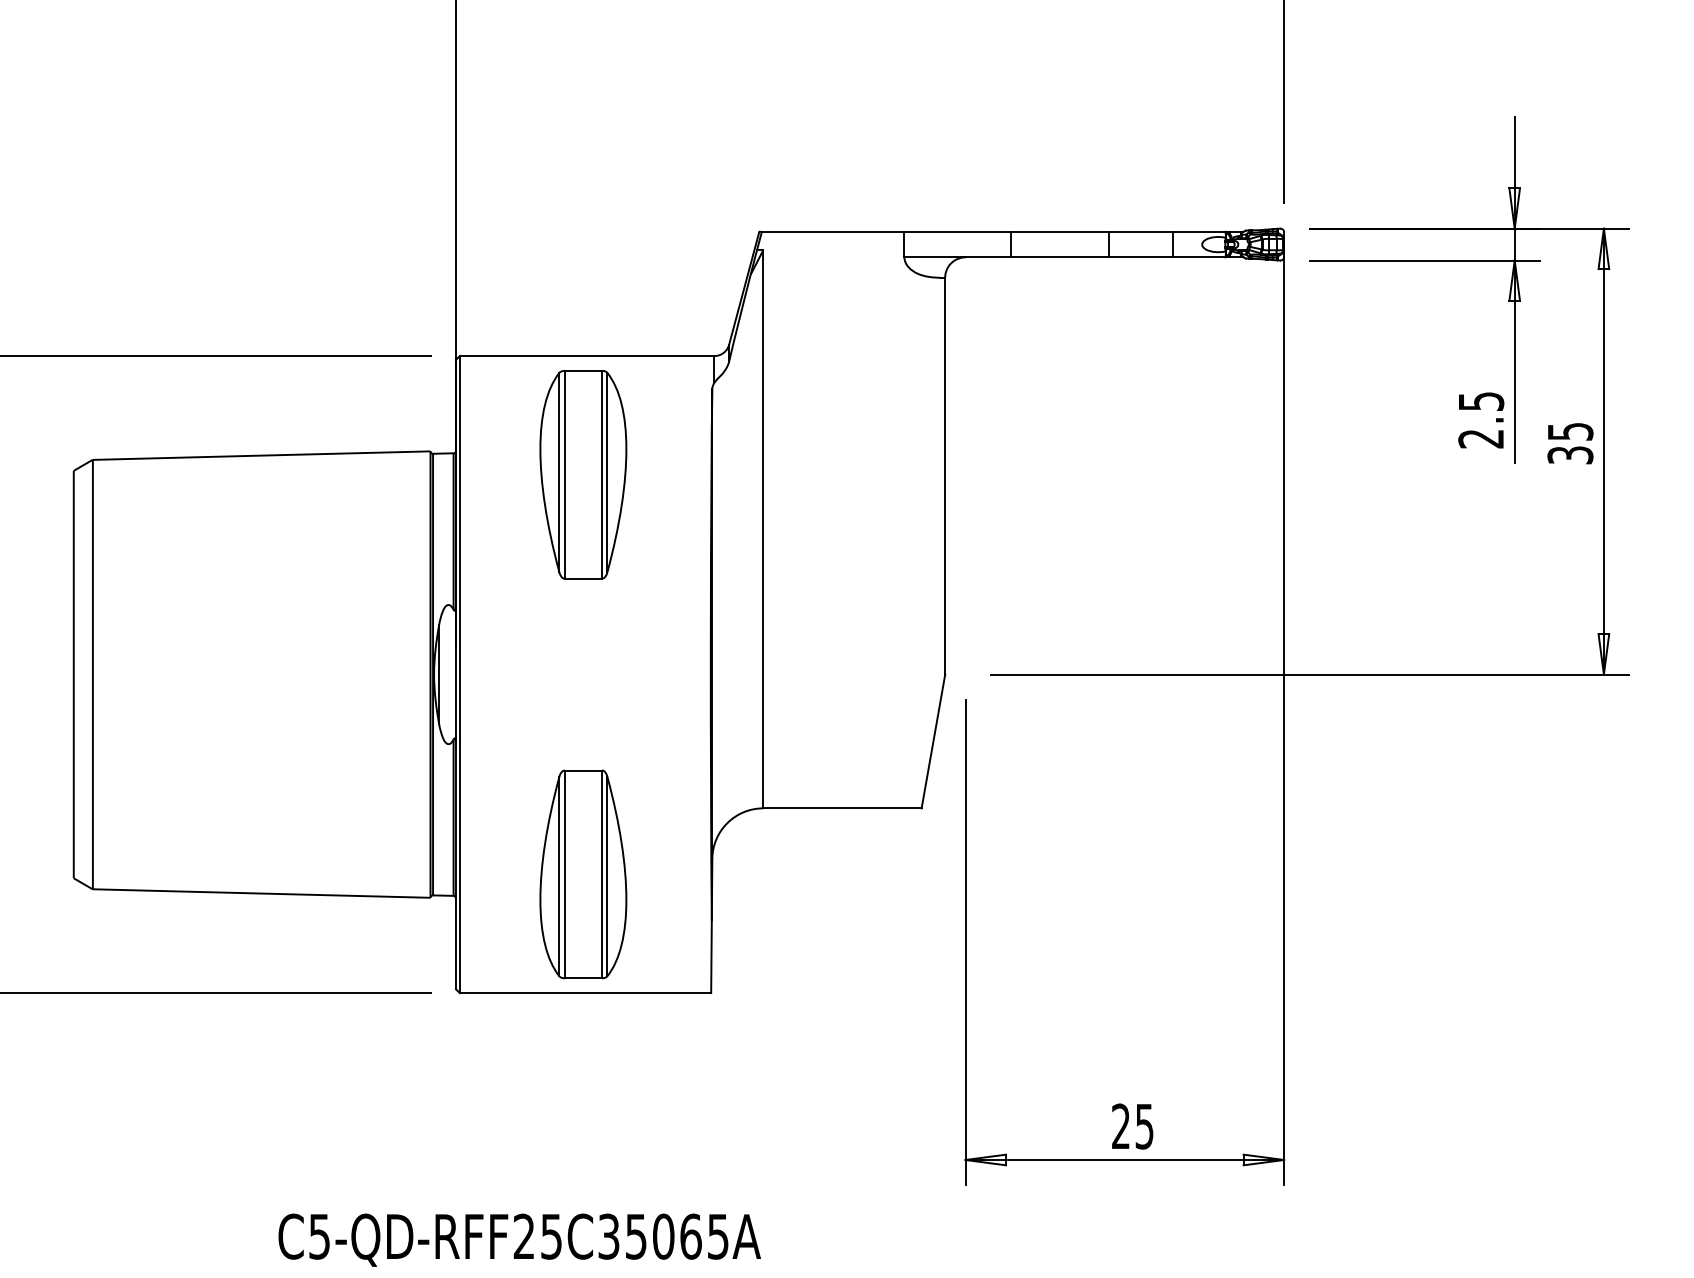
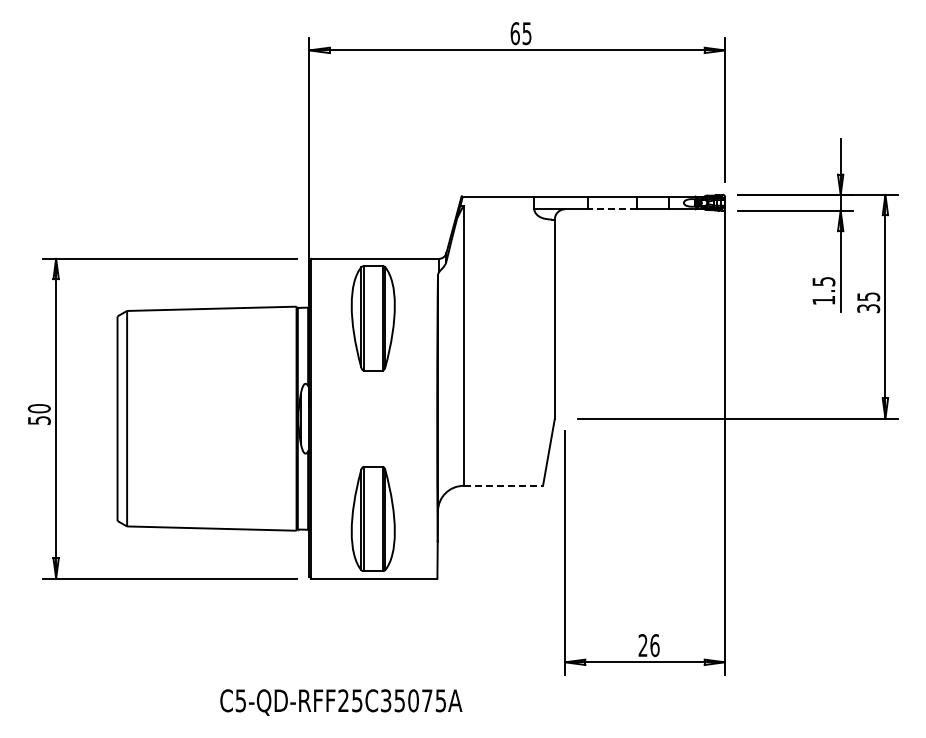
line: (1060, 257) -> (612, 209), solid -> dashed
text: (1480, 439) -> (823, 300), 2.5 -> 1.5
line: (842, 807) -> (503, 485), solid -> dashed
text: (1143, 1126) -> (654, 645), 25 -> 26
text: (691, 1236) -> (427, 700), C5-QD-RFF25C35065A -> C5-QD-RFF25C35075A

